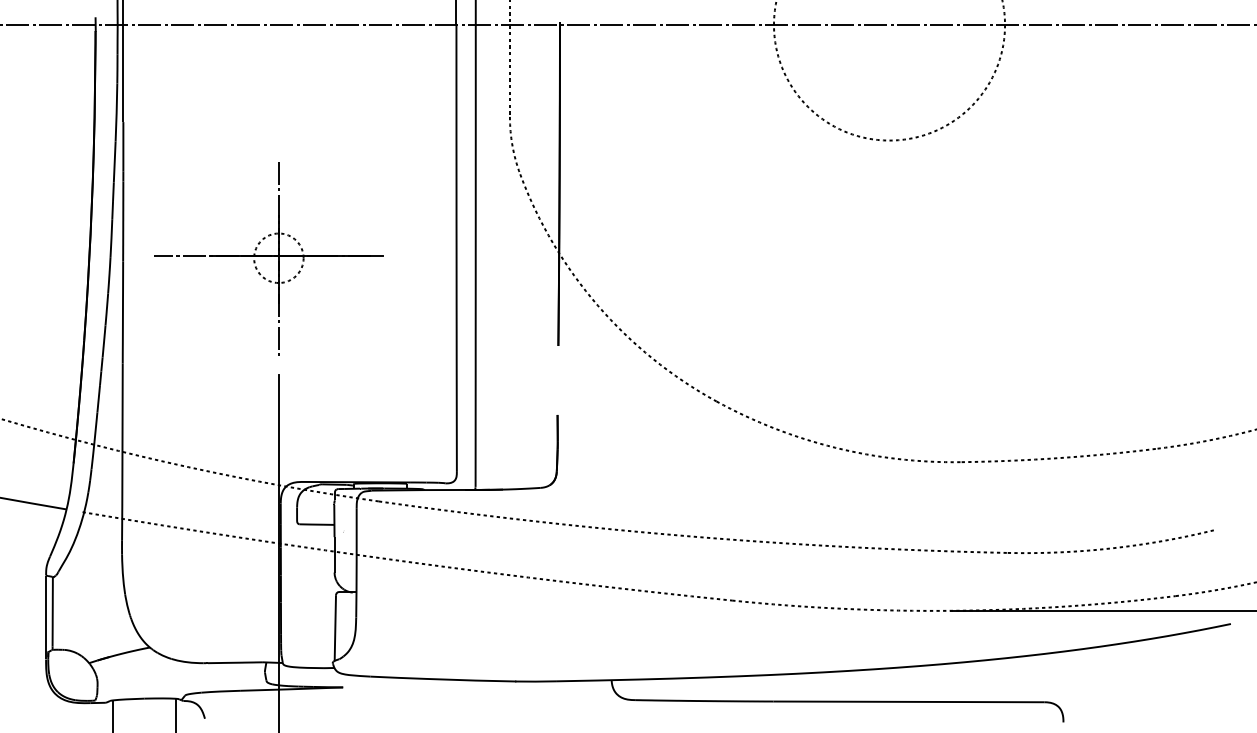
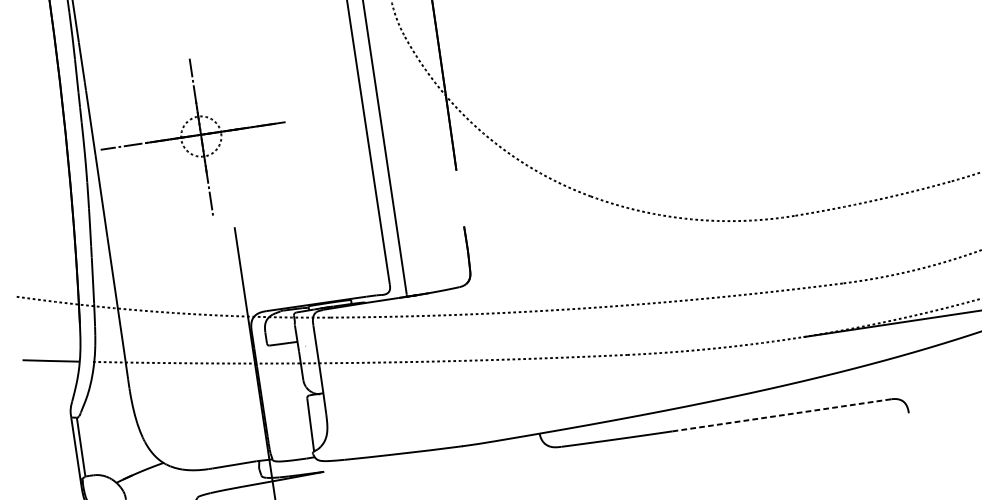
part: (268, 258) -> (192, 138), moved
line: (909, 701) -> (782, 414), solid -> dashed

